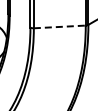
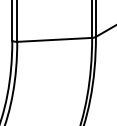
line: (59, 26) -> (54, 39), dashed -> solid

